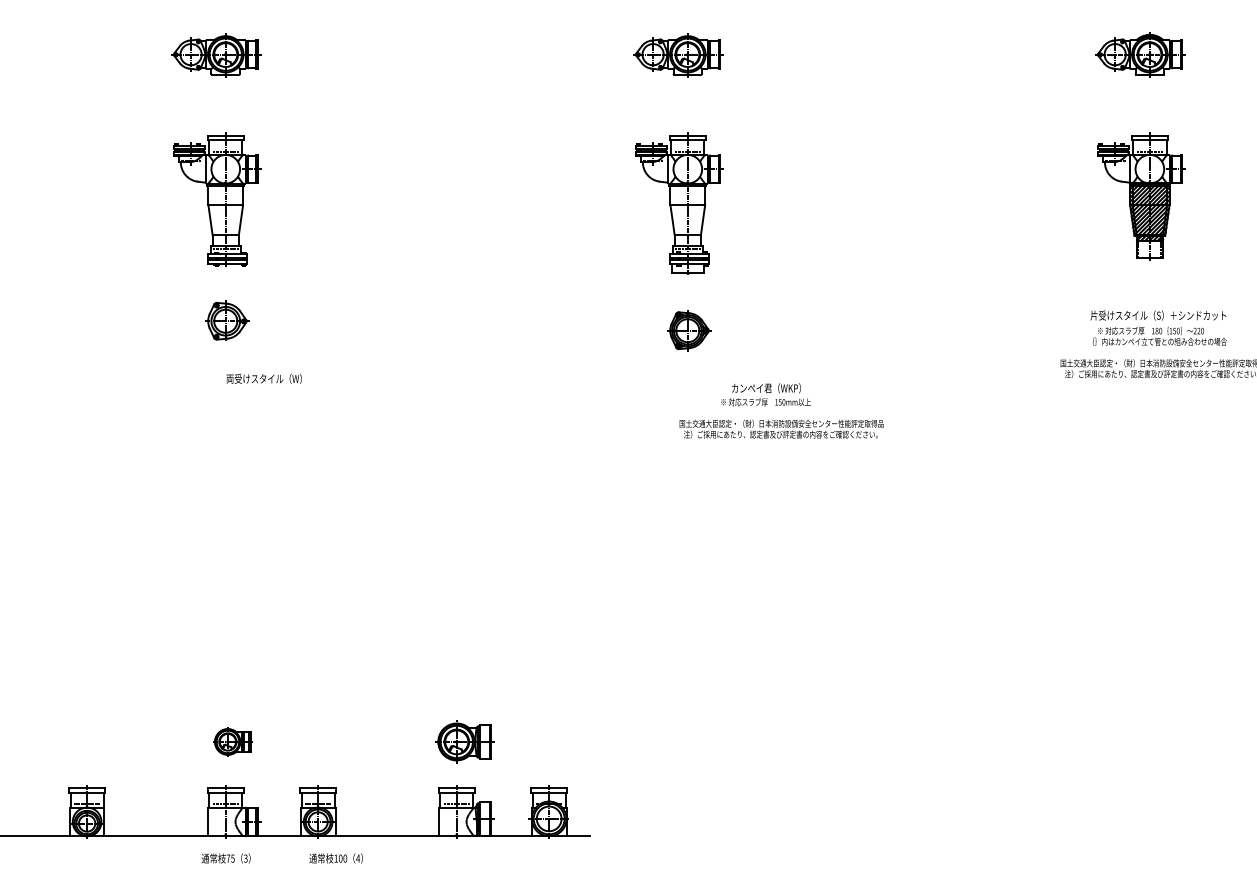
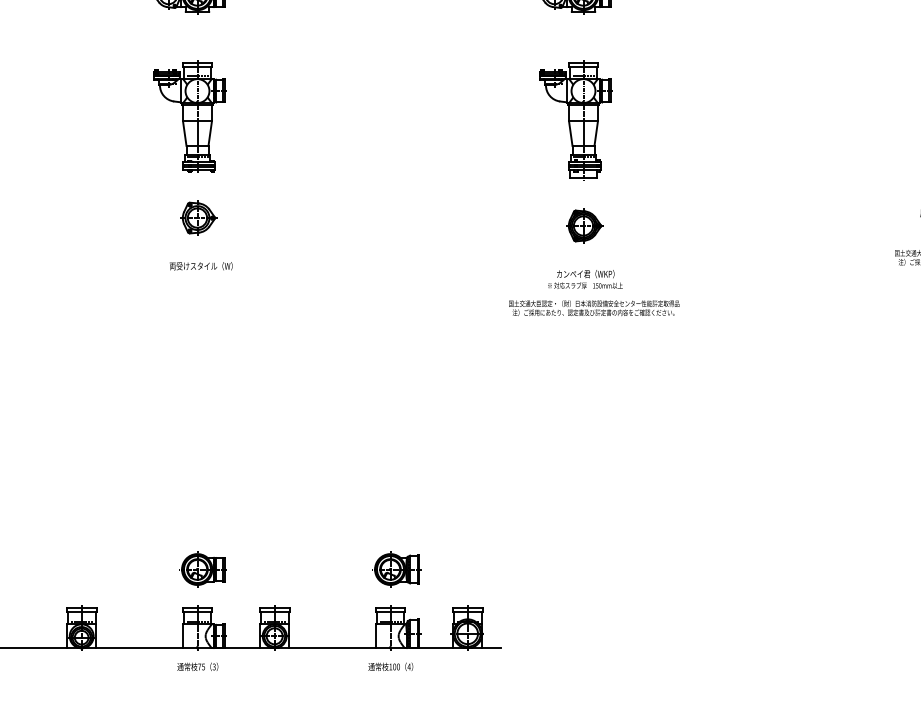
text: (263, 378) -> (200, 265), moved
text: (765, 394) -> (584, 279), moved
text: (781, 428) -> (594, 307), moved
part: (232, 741) -> (203, 569), size x1.43
text: (335, 858) -> (390, 666), moved

